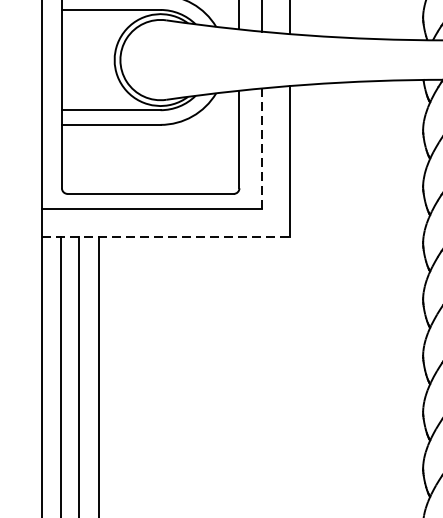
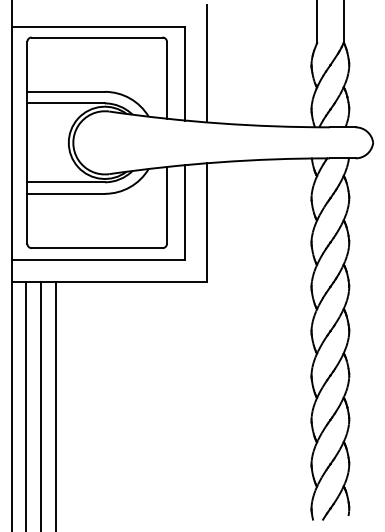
line: (261, 148) -> (184, 212), dashed -> solid
line: (166, 237) -> (109, 282), dashed -> solid

